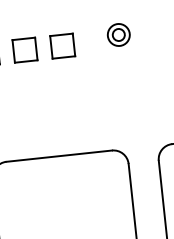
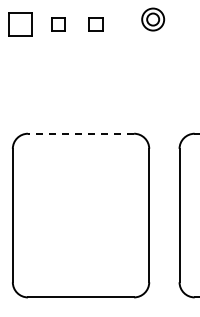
part: (62, 45) -> (96, 24), size x0.6
part: (25, 49) -> (58, 24), size x0.6
line: (58, 155) -> (80, 133), solid -> dashed

